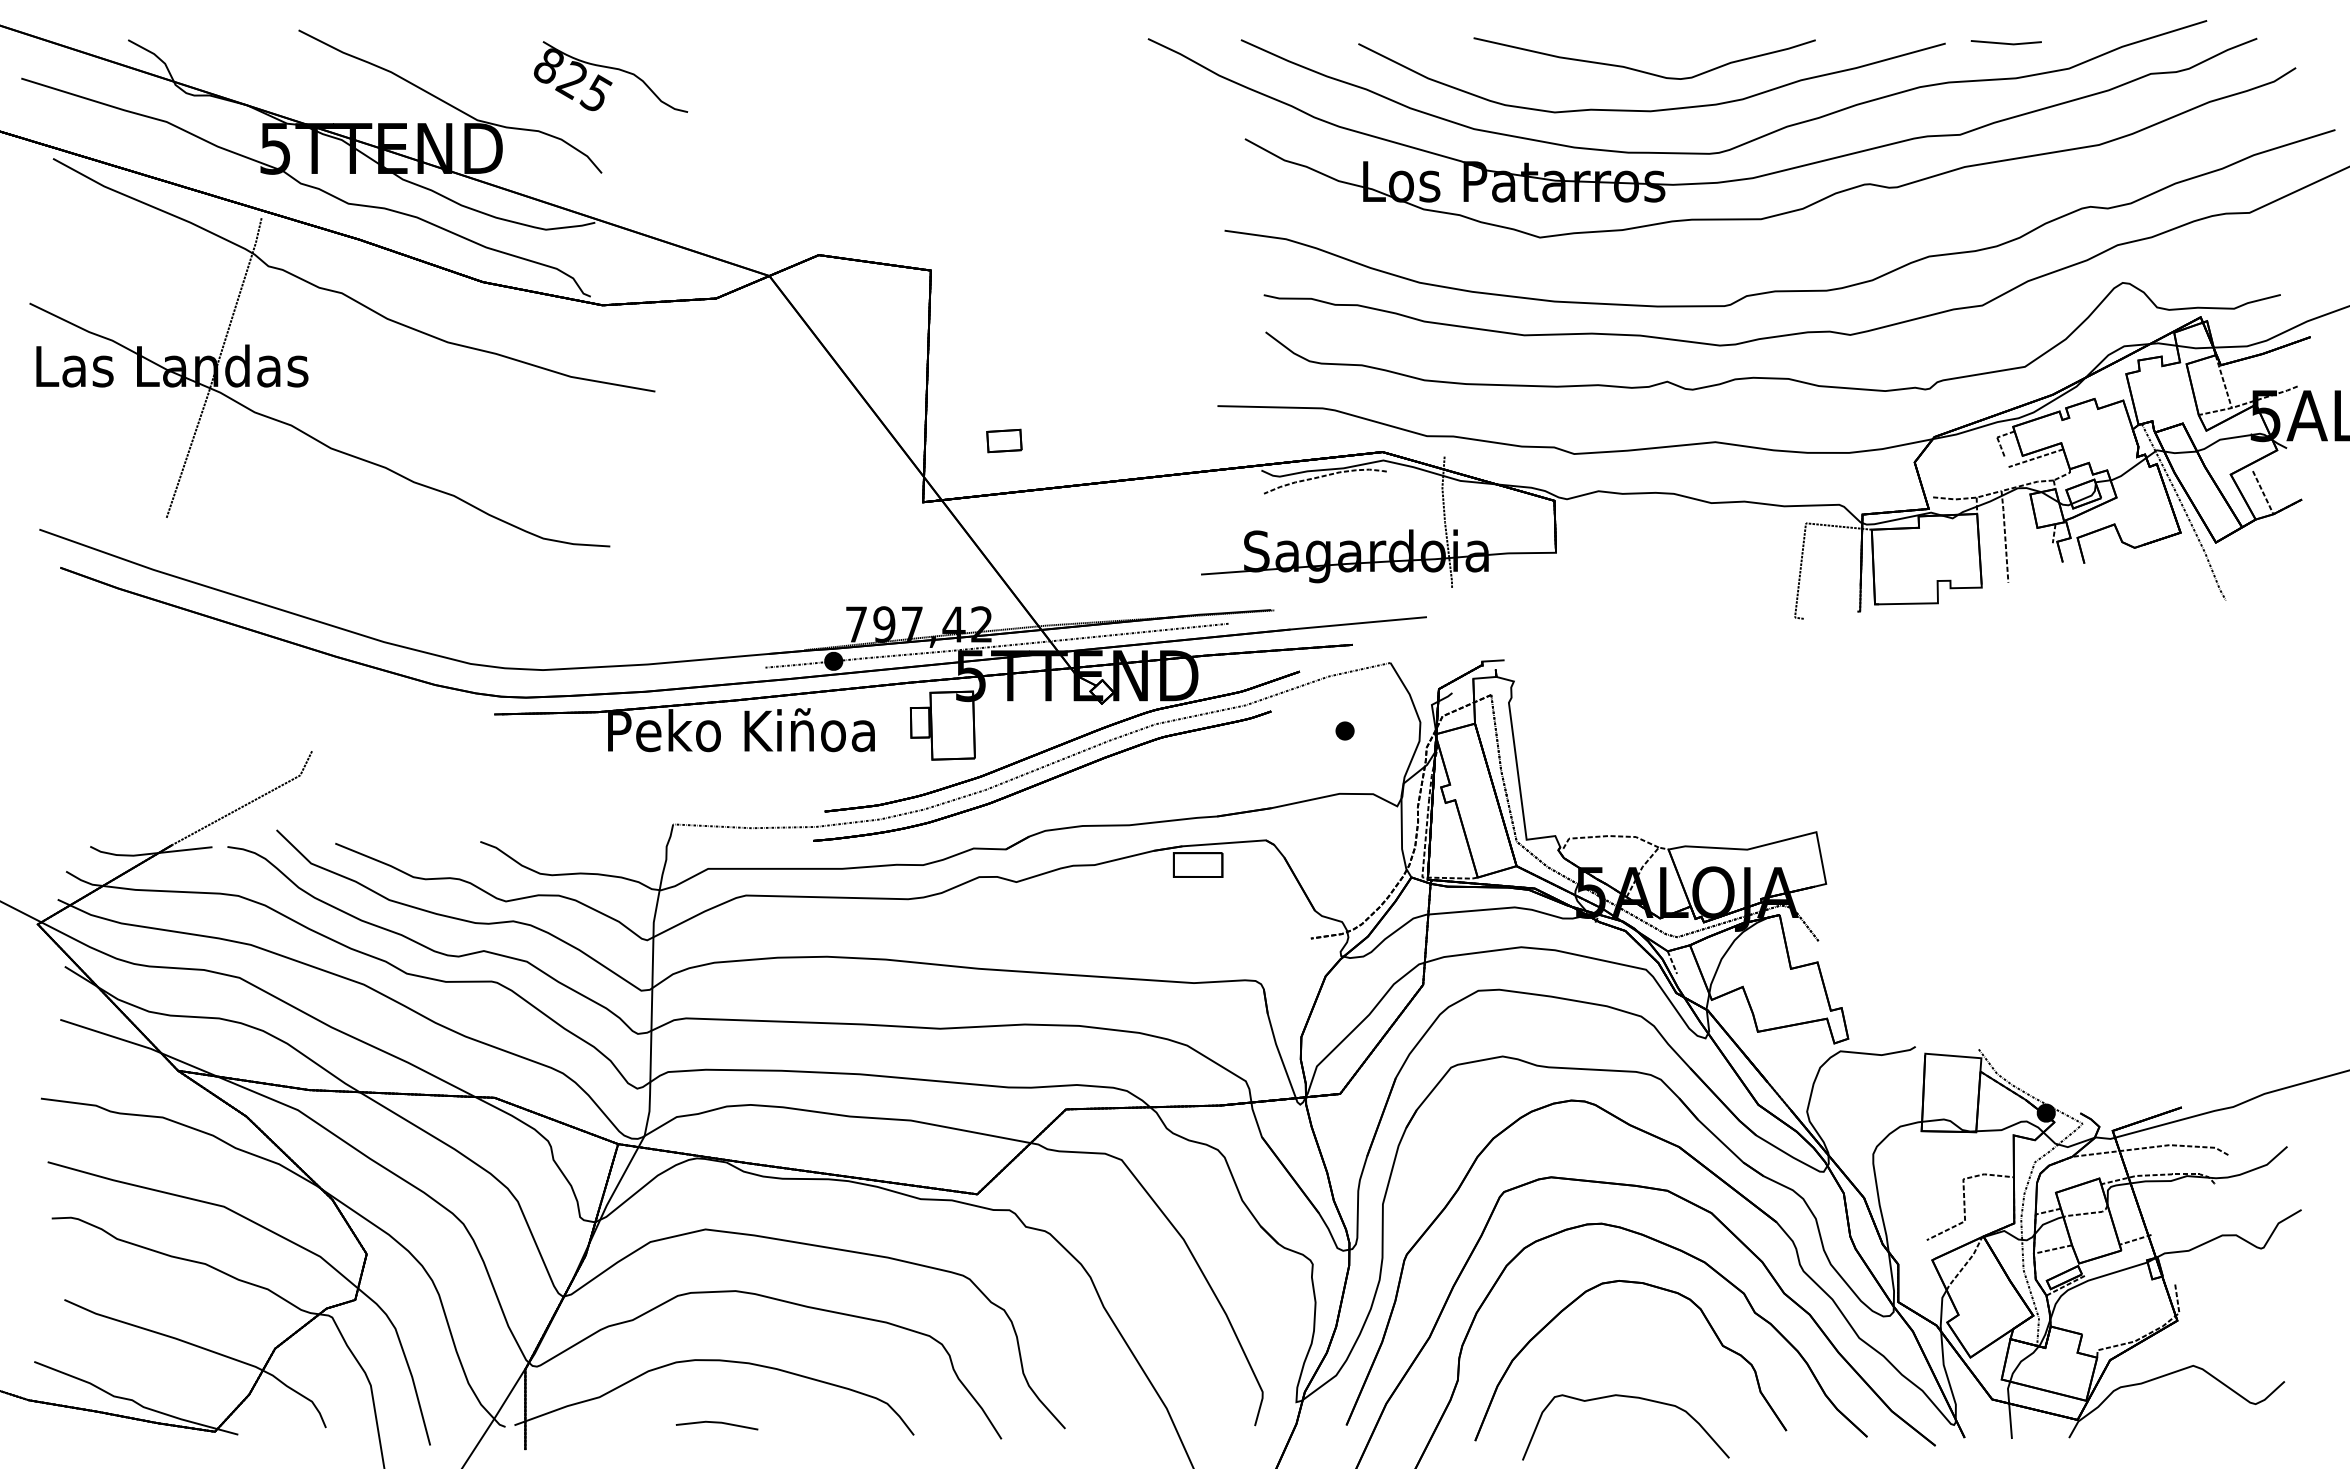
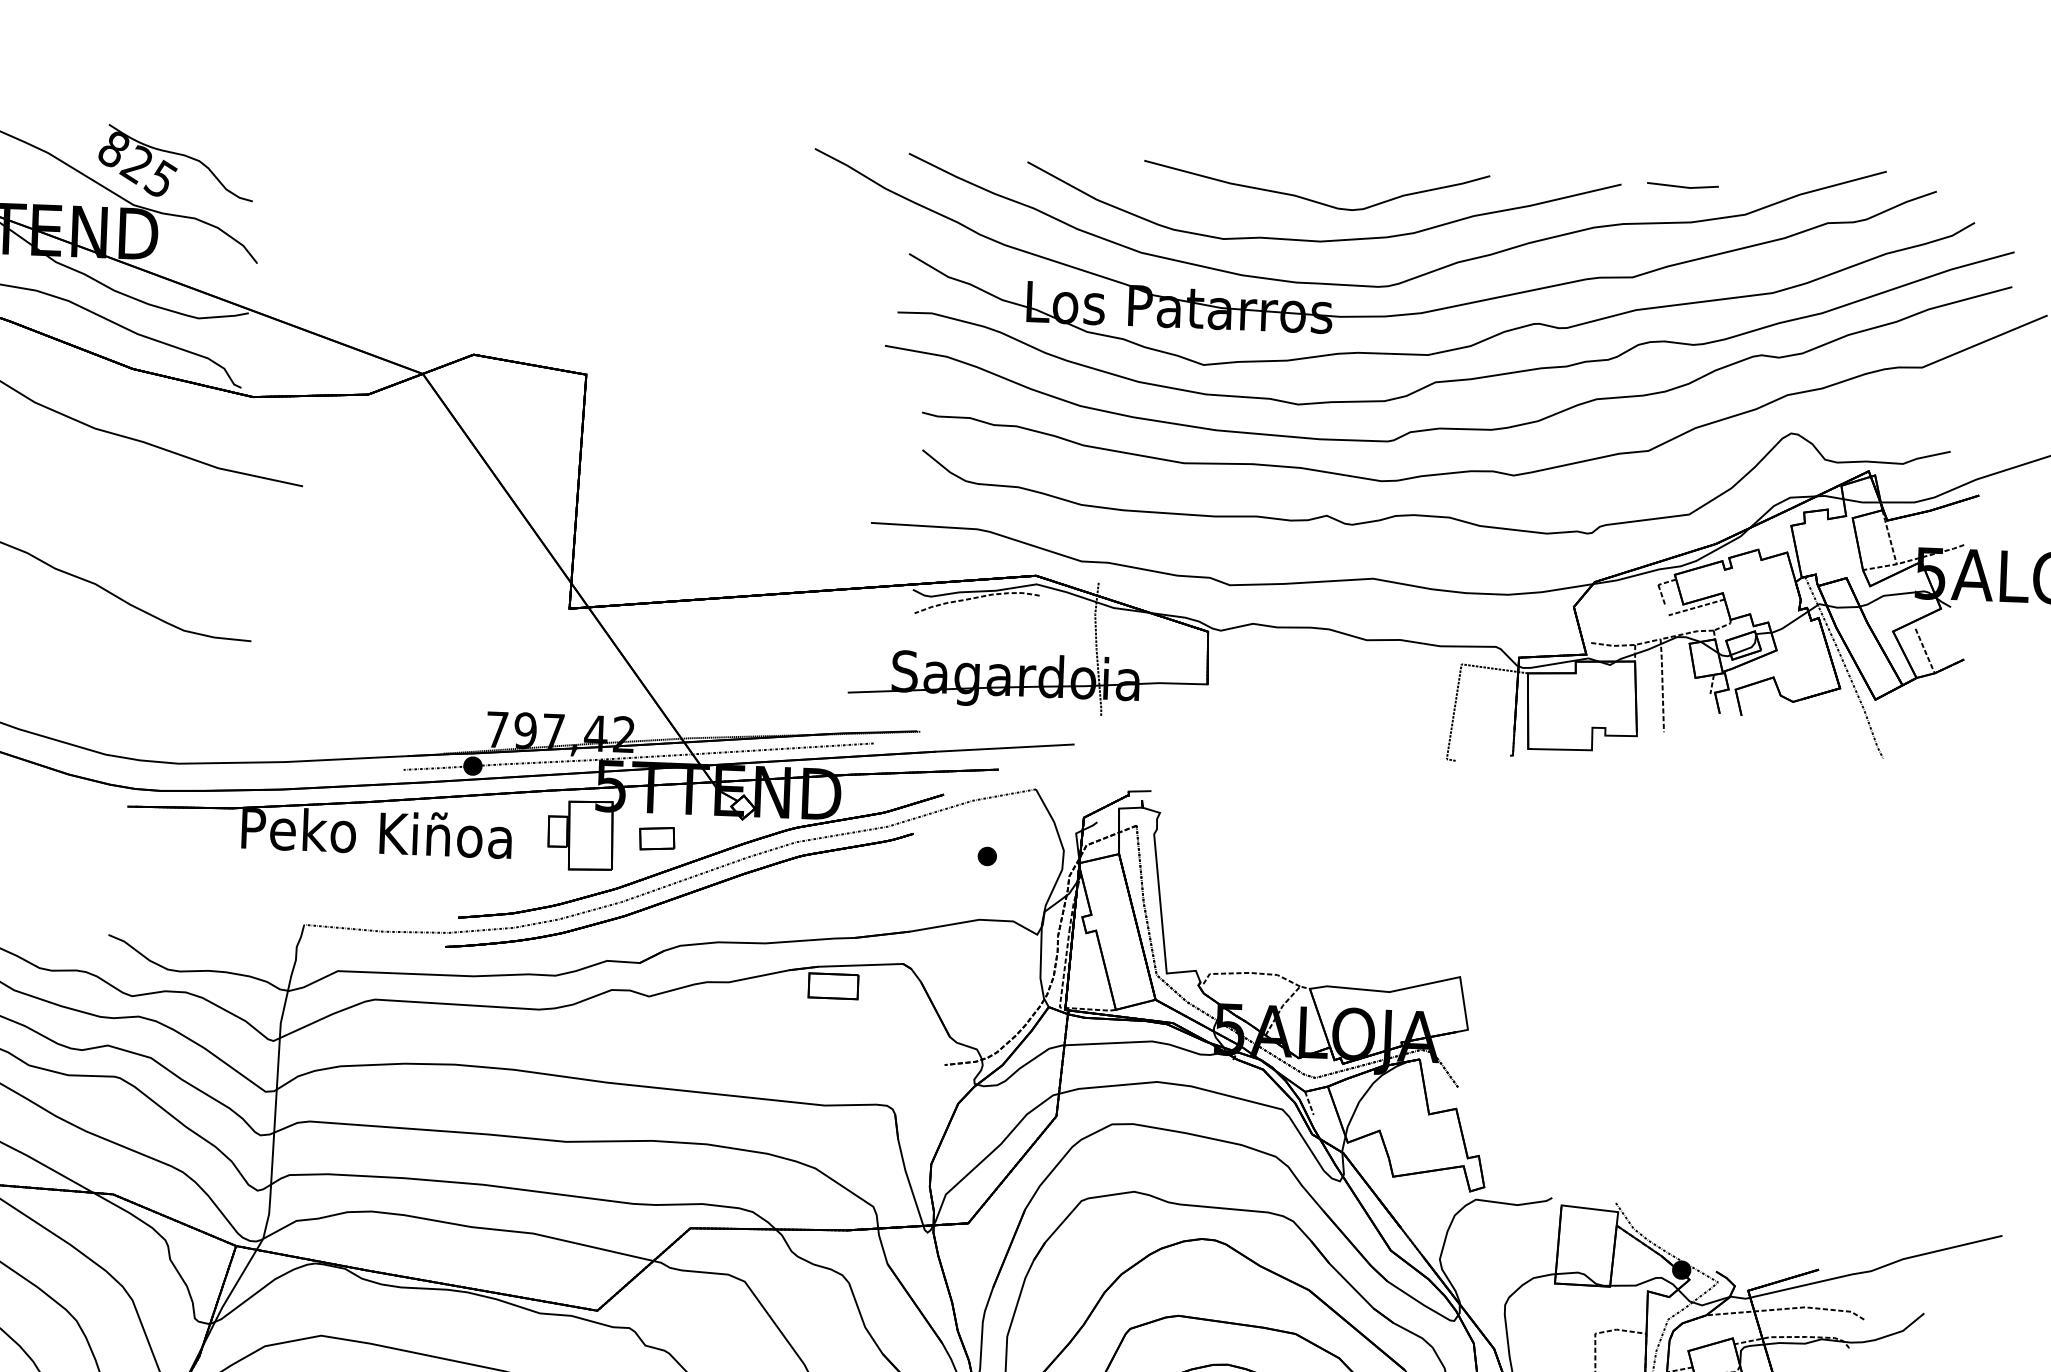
part: (610, 76) -> (175, 162), moved
part: (1794, 241) -> (1460, 378), added
part: (1004, 440) -> (657, 838), moved

